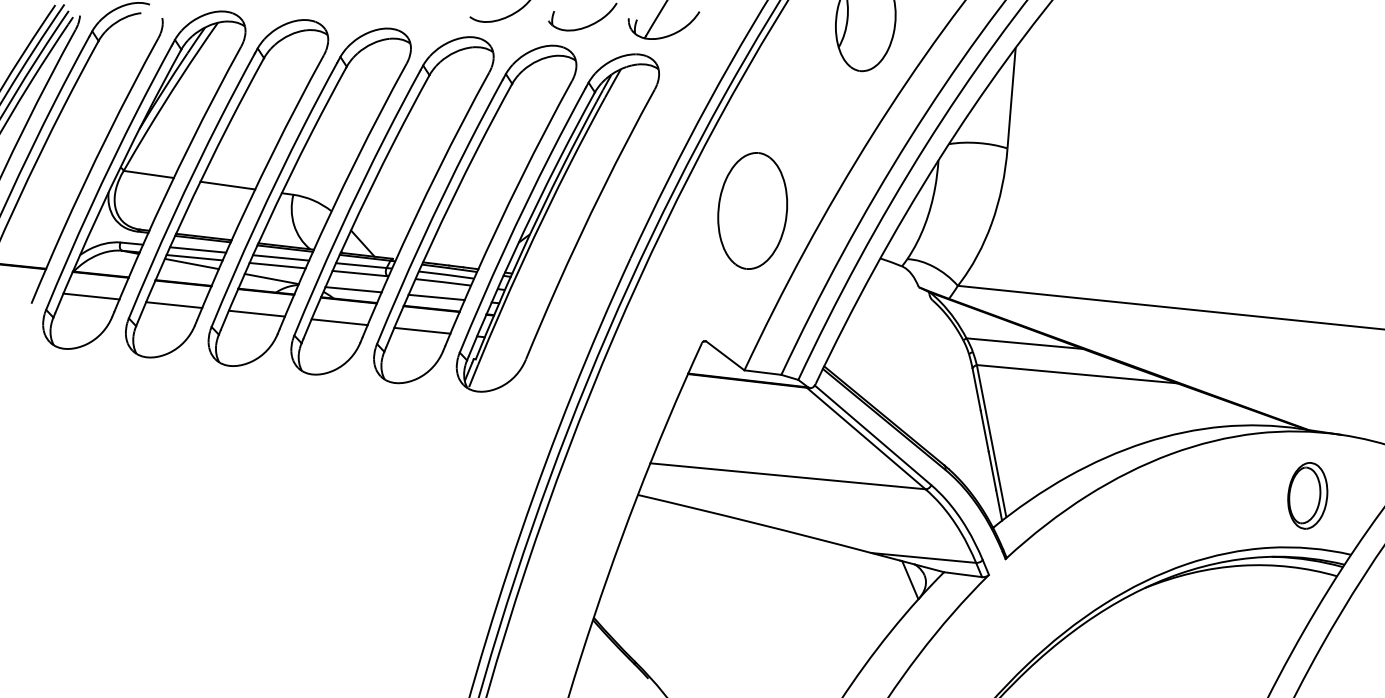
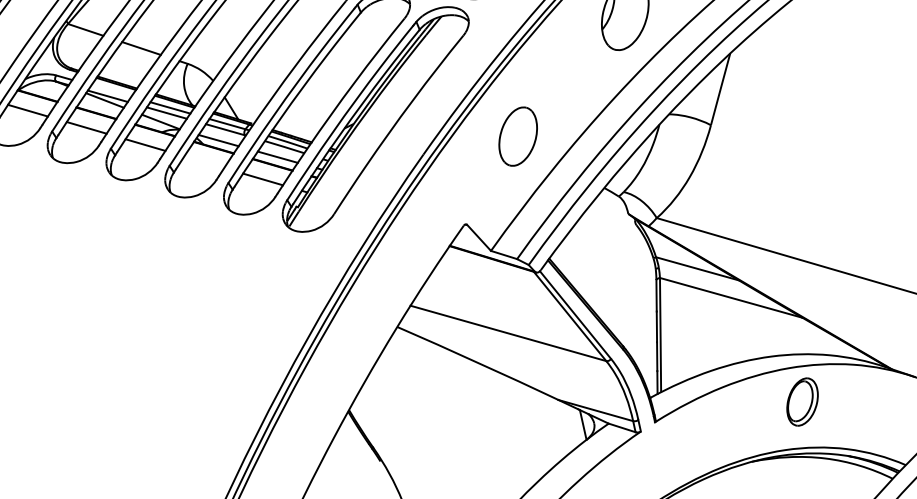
part: (752, 210) -> (518, 136), size x0.7
line: (198, 249) -> (111, 90), removed
line: (339, 322) -> (204, 162), removed
part: (1307, 495) -> (802, 401), moved

